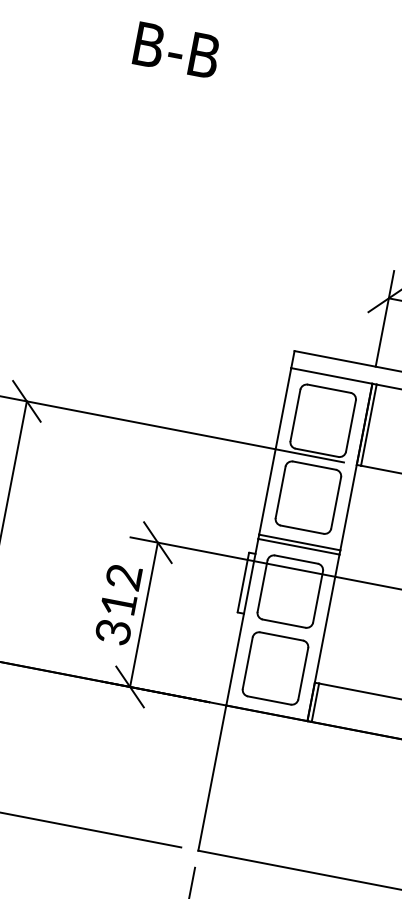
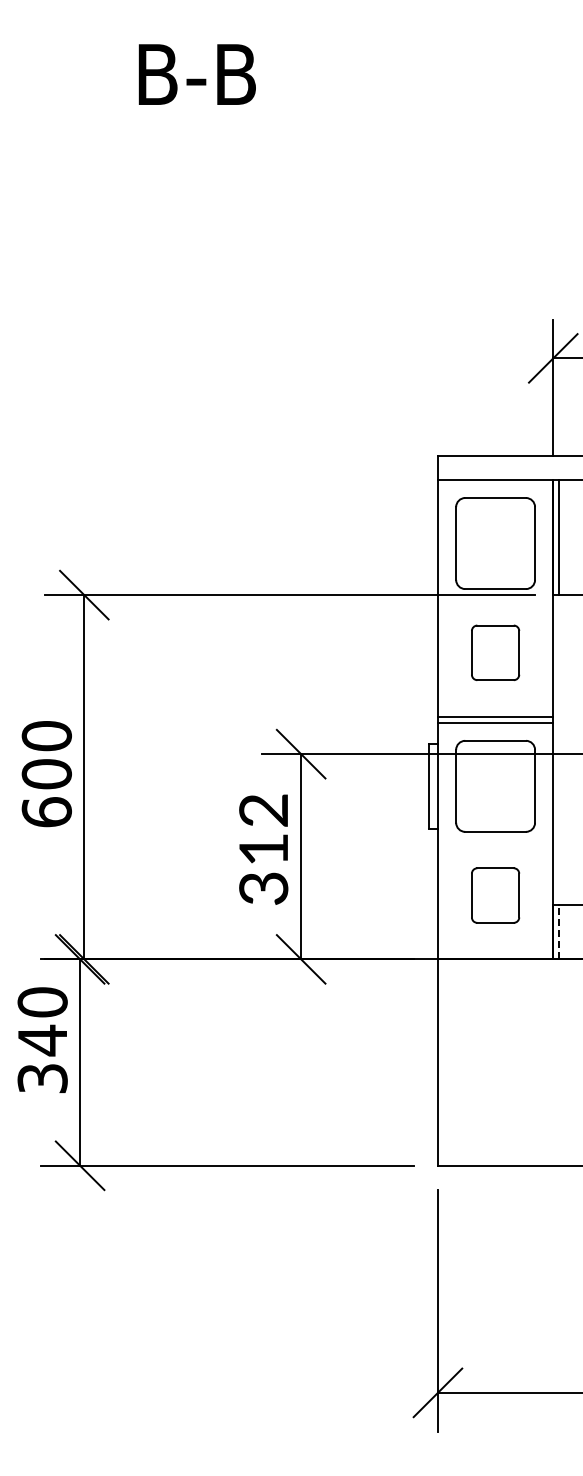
part: (308, 497) -> (495, 652), size x0.6
part: (275, 668) -> (495, 895), size x0.6
line: (315, 702) -> (559, 931), solid -> dashed

